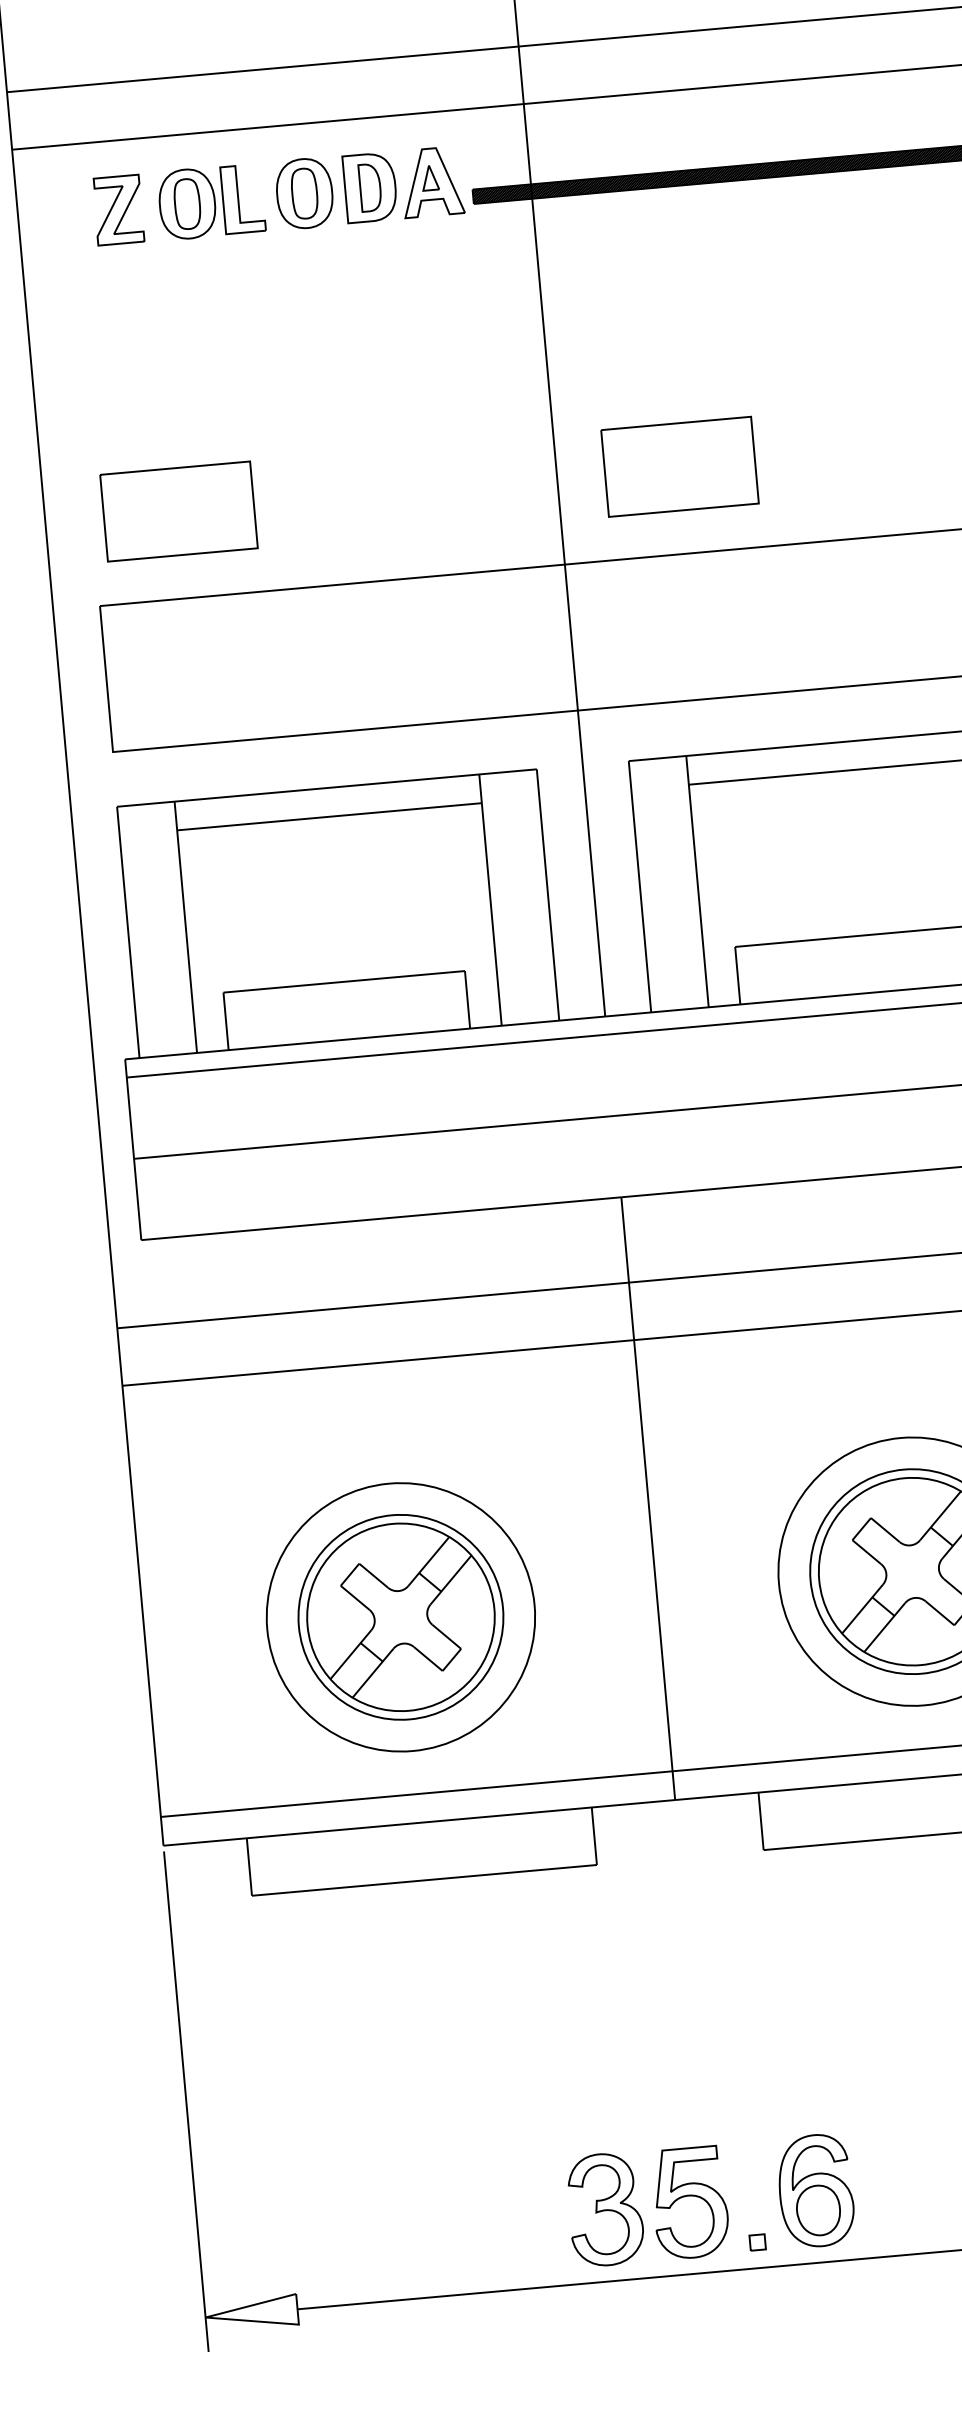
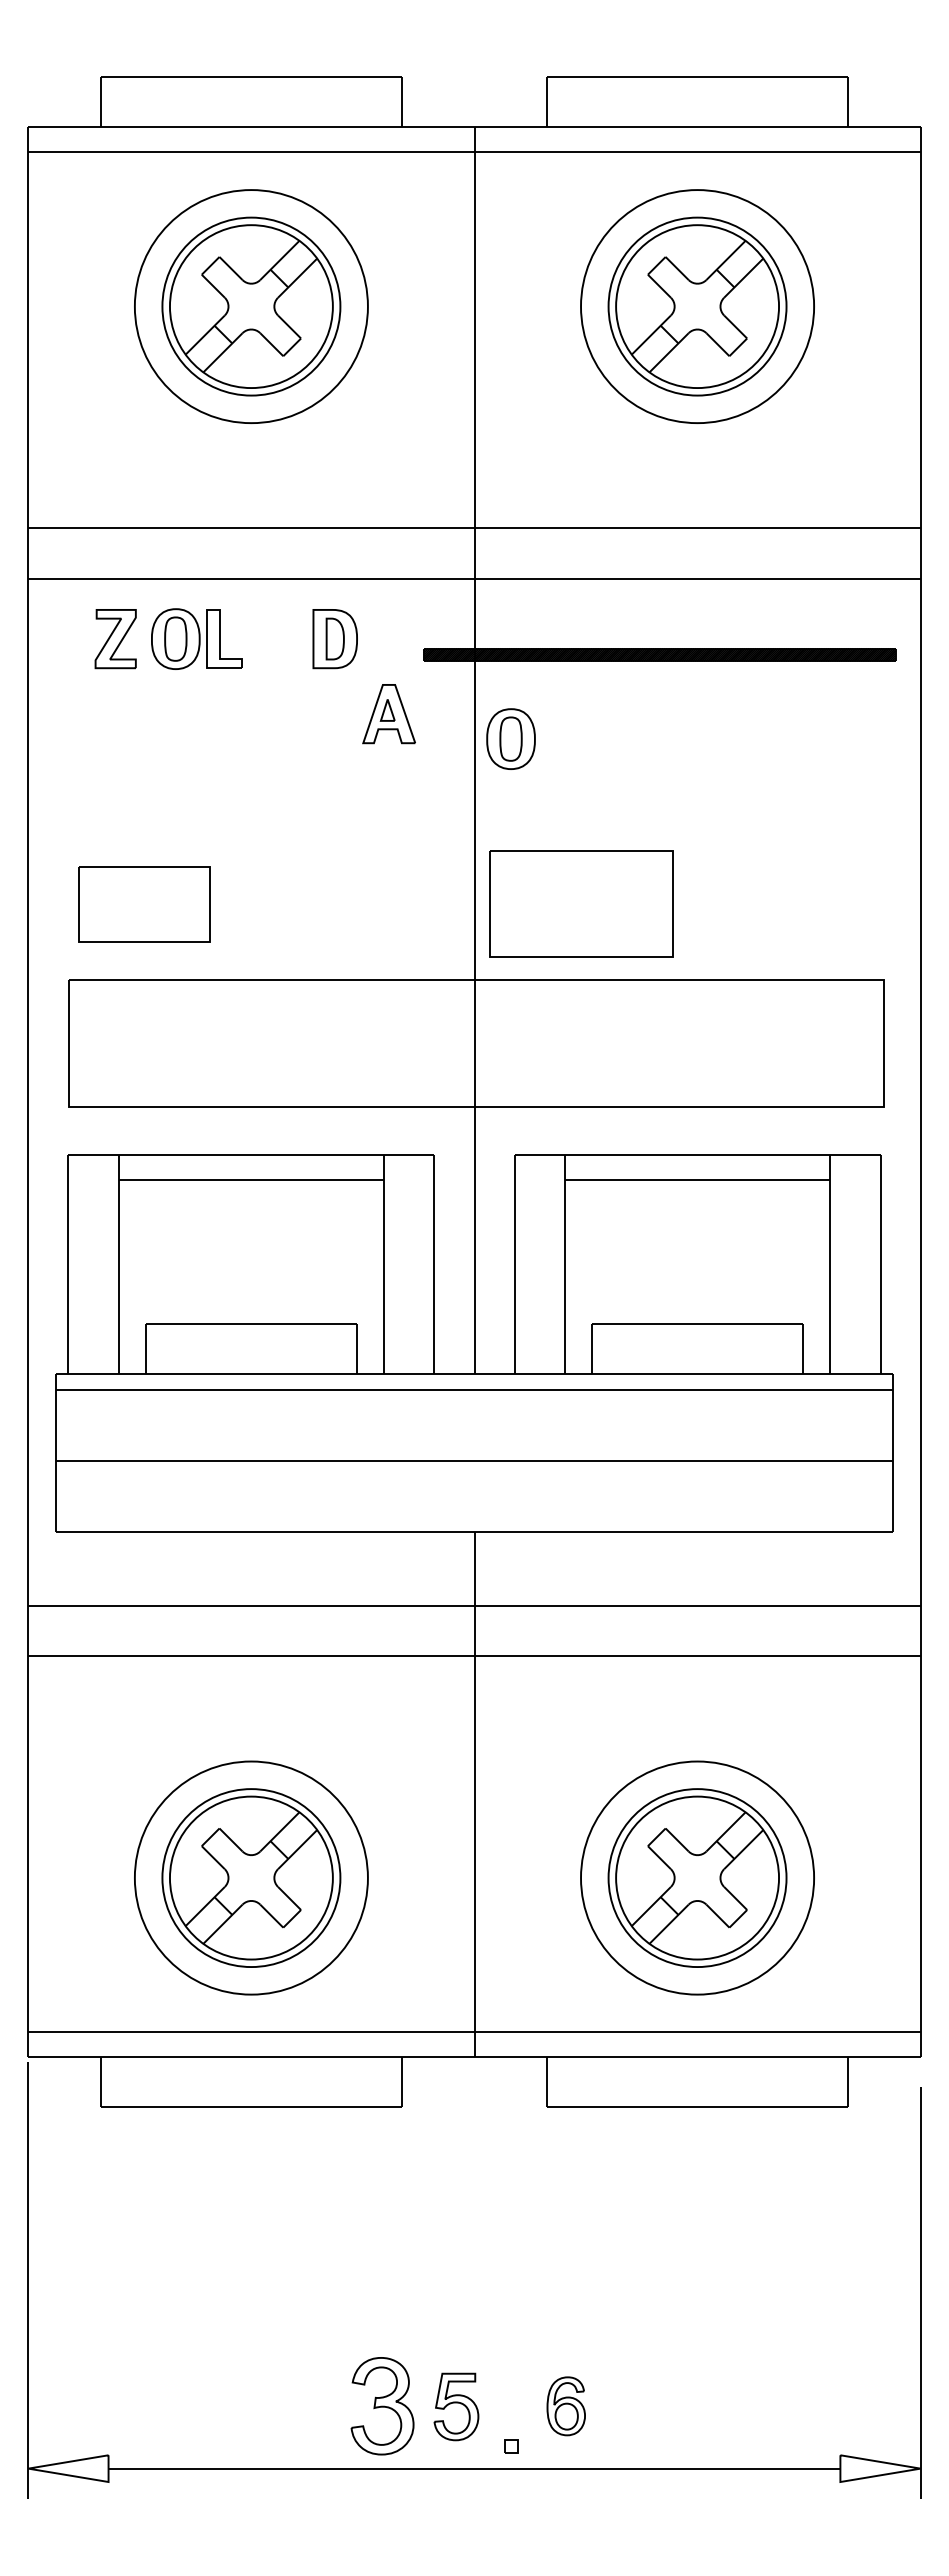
part: (431, 182) -> (388, 714), moved
part: (303, 192) -> (510, 738), moved
part: (679, 466) -> (581, 904), size x1.4
part: (816, 2191) -> (566, 2406), size x0.6
part: (690, 2202) -> (456, 2406), size x0.7

